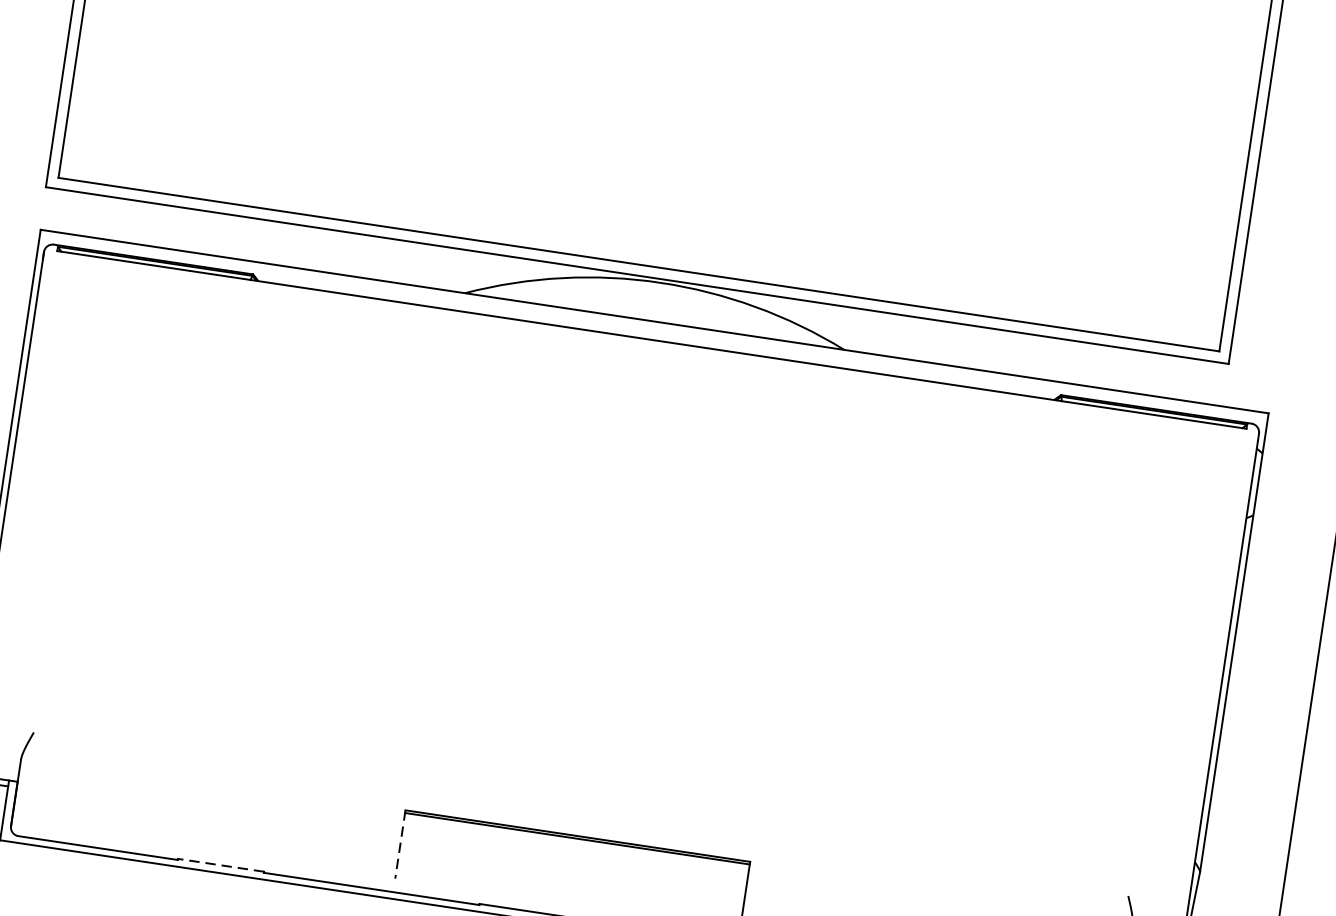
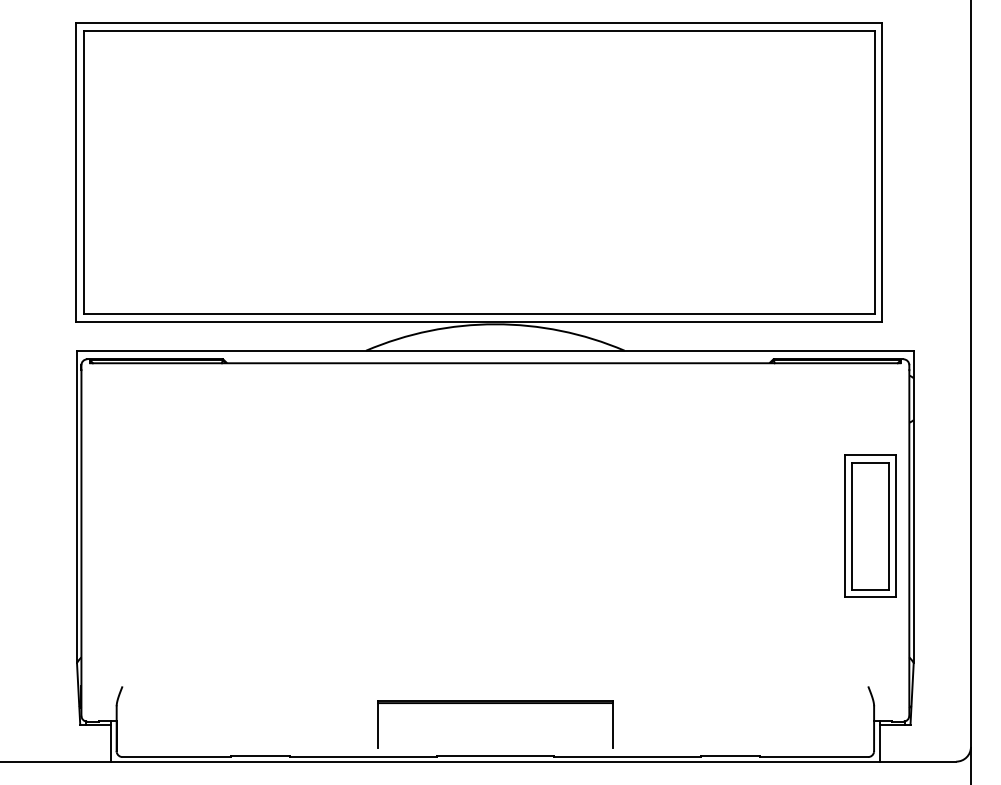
part: (1166, 660) -> (870, 525), added
line: (399, 845) -> (377, 725), dashed -> solid
line: (220, 865) -> (260, 756), dashed -> solid

